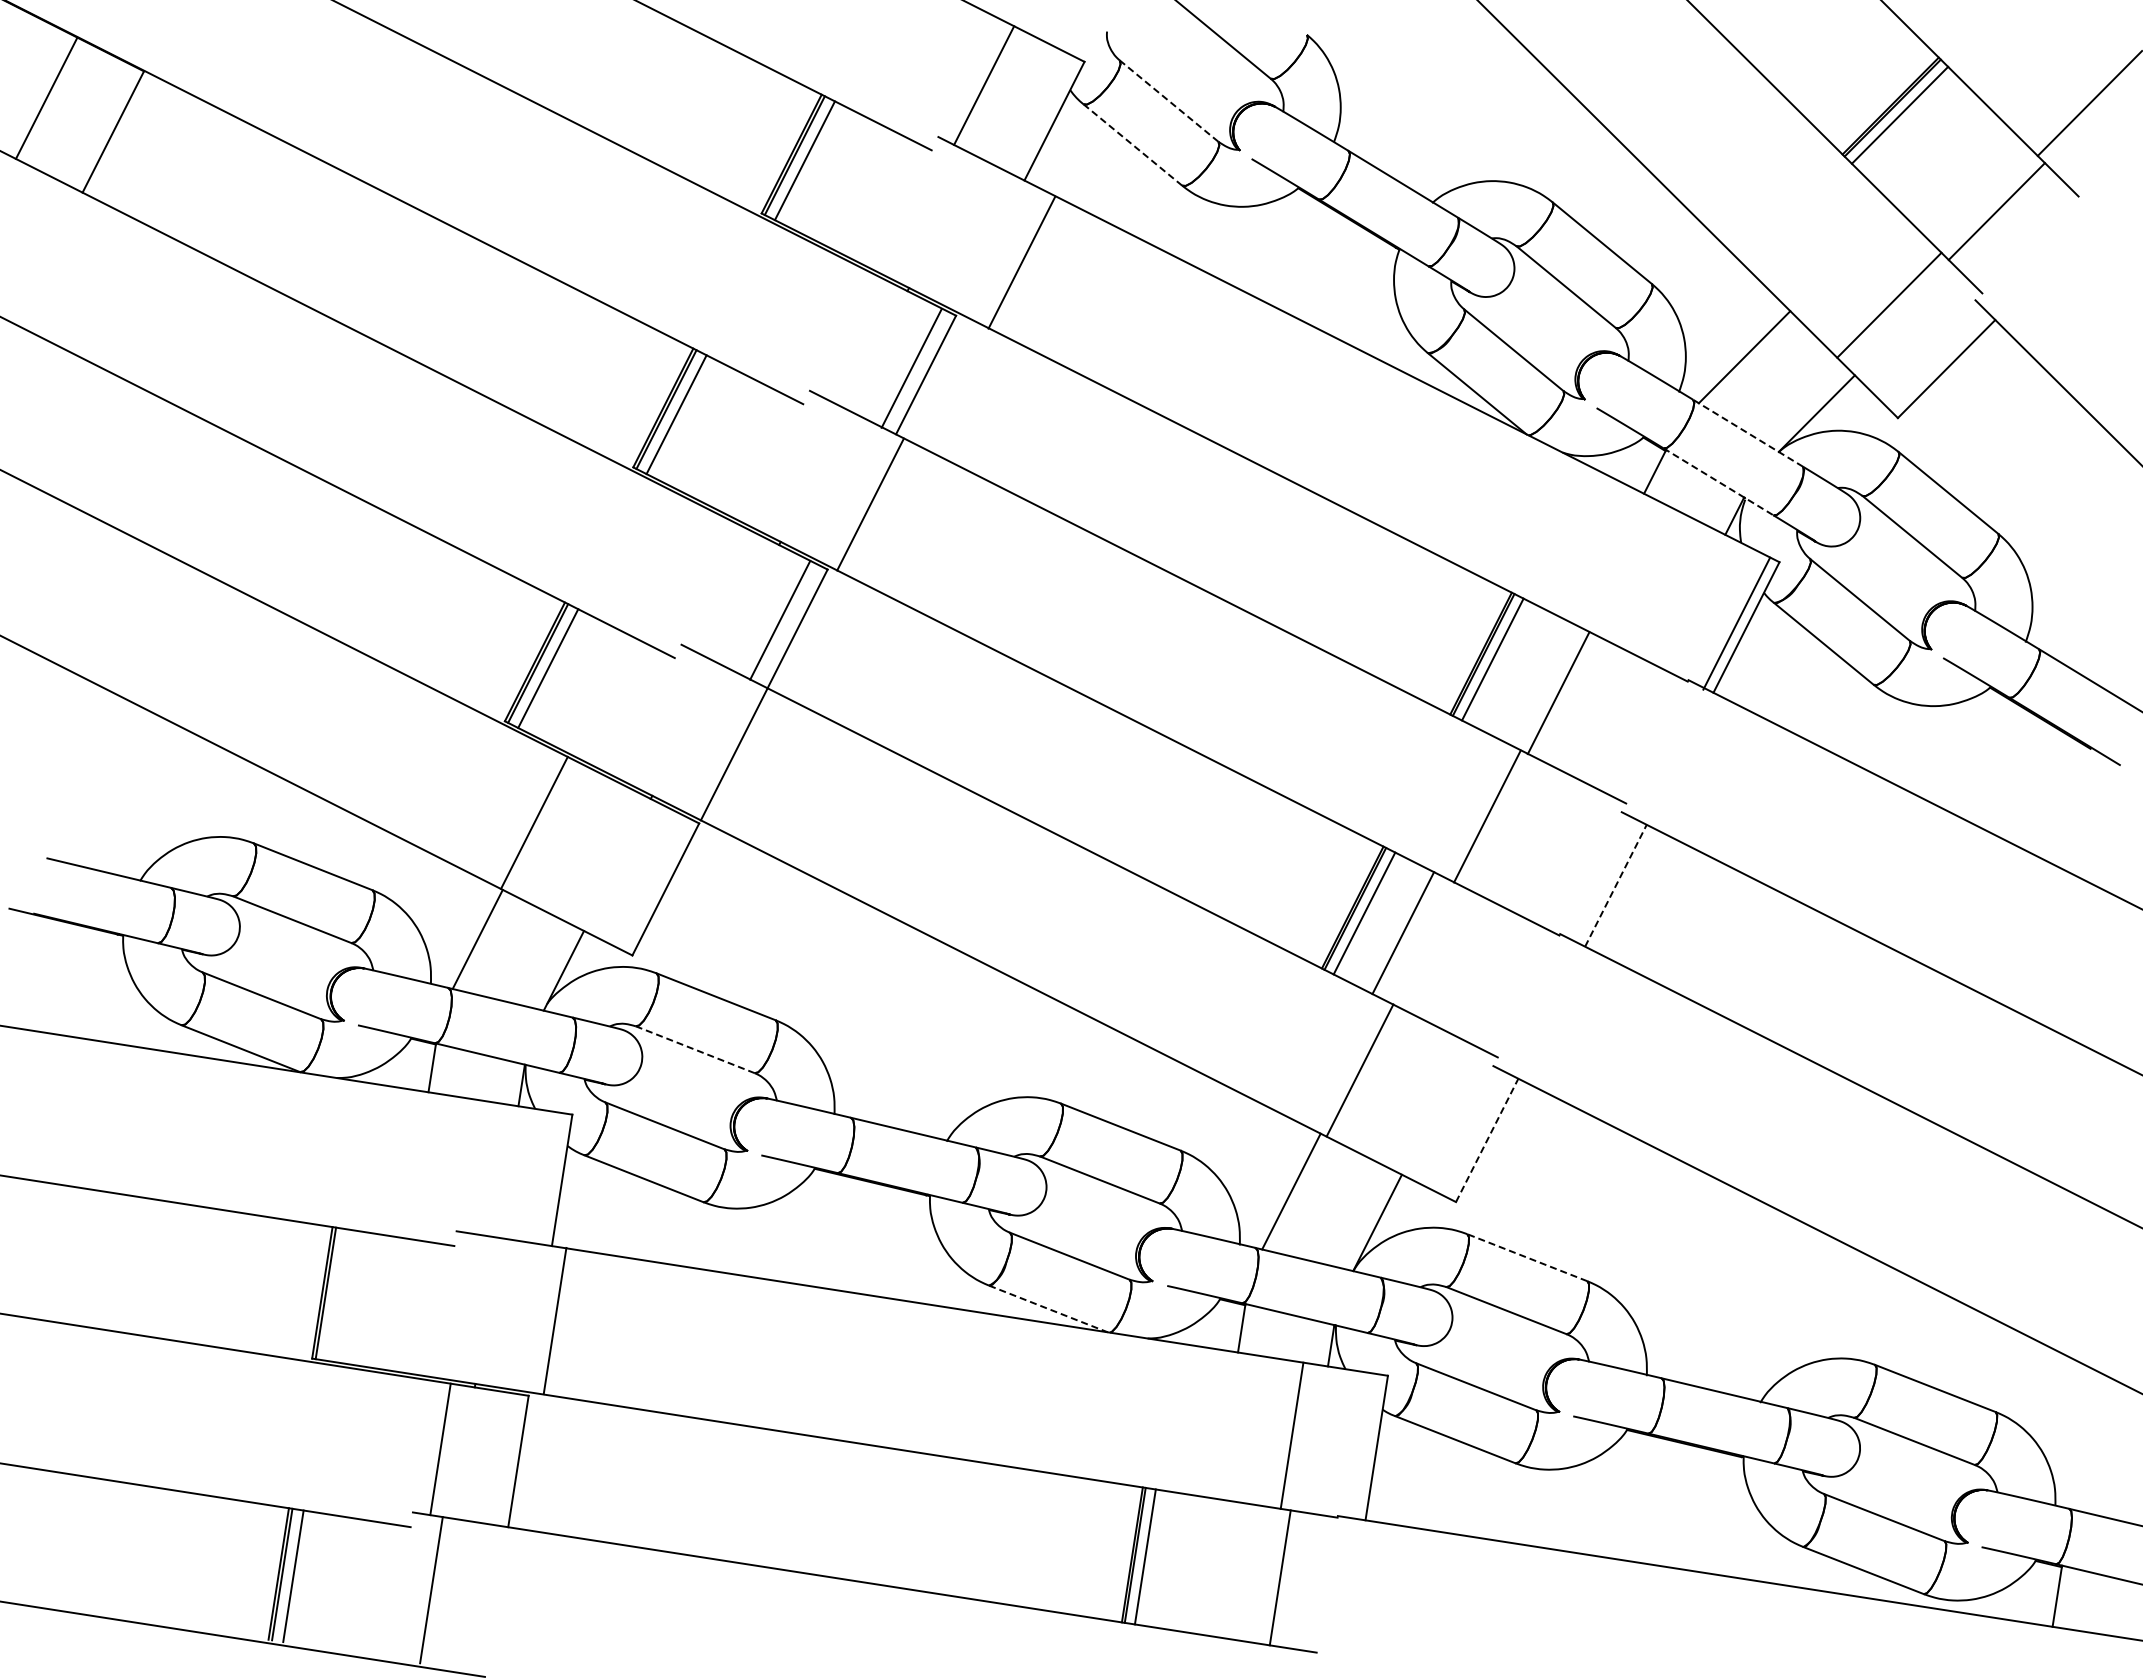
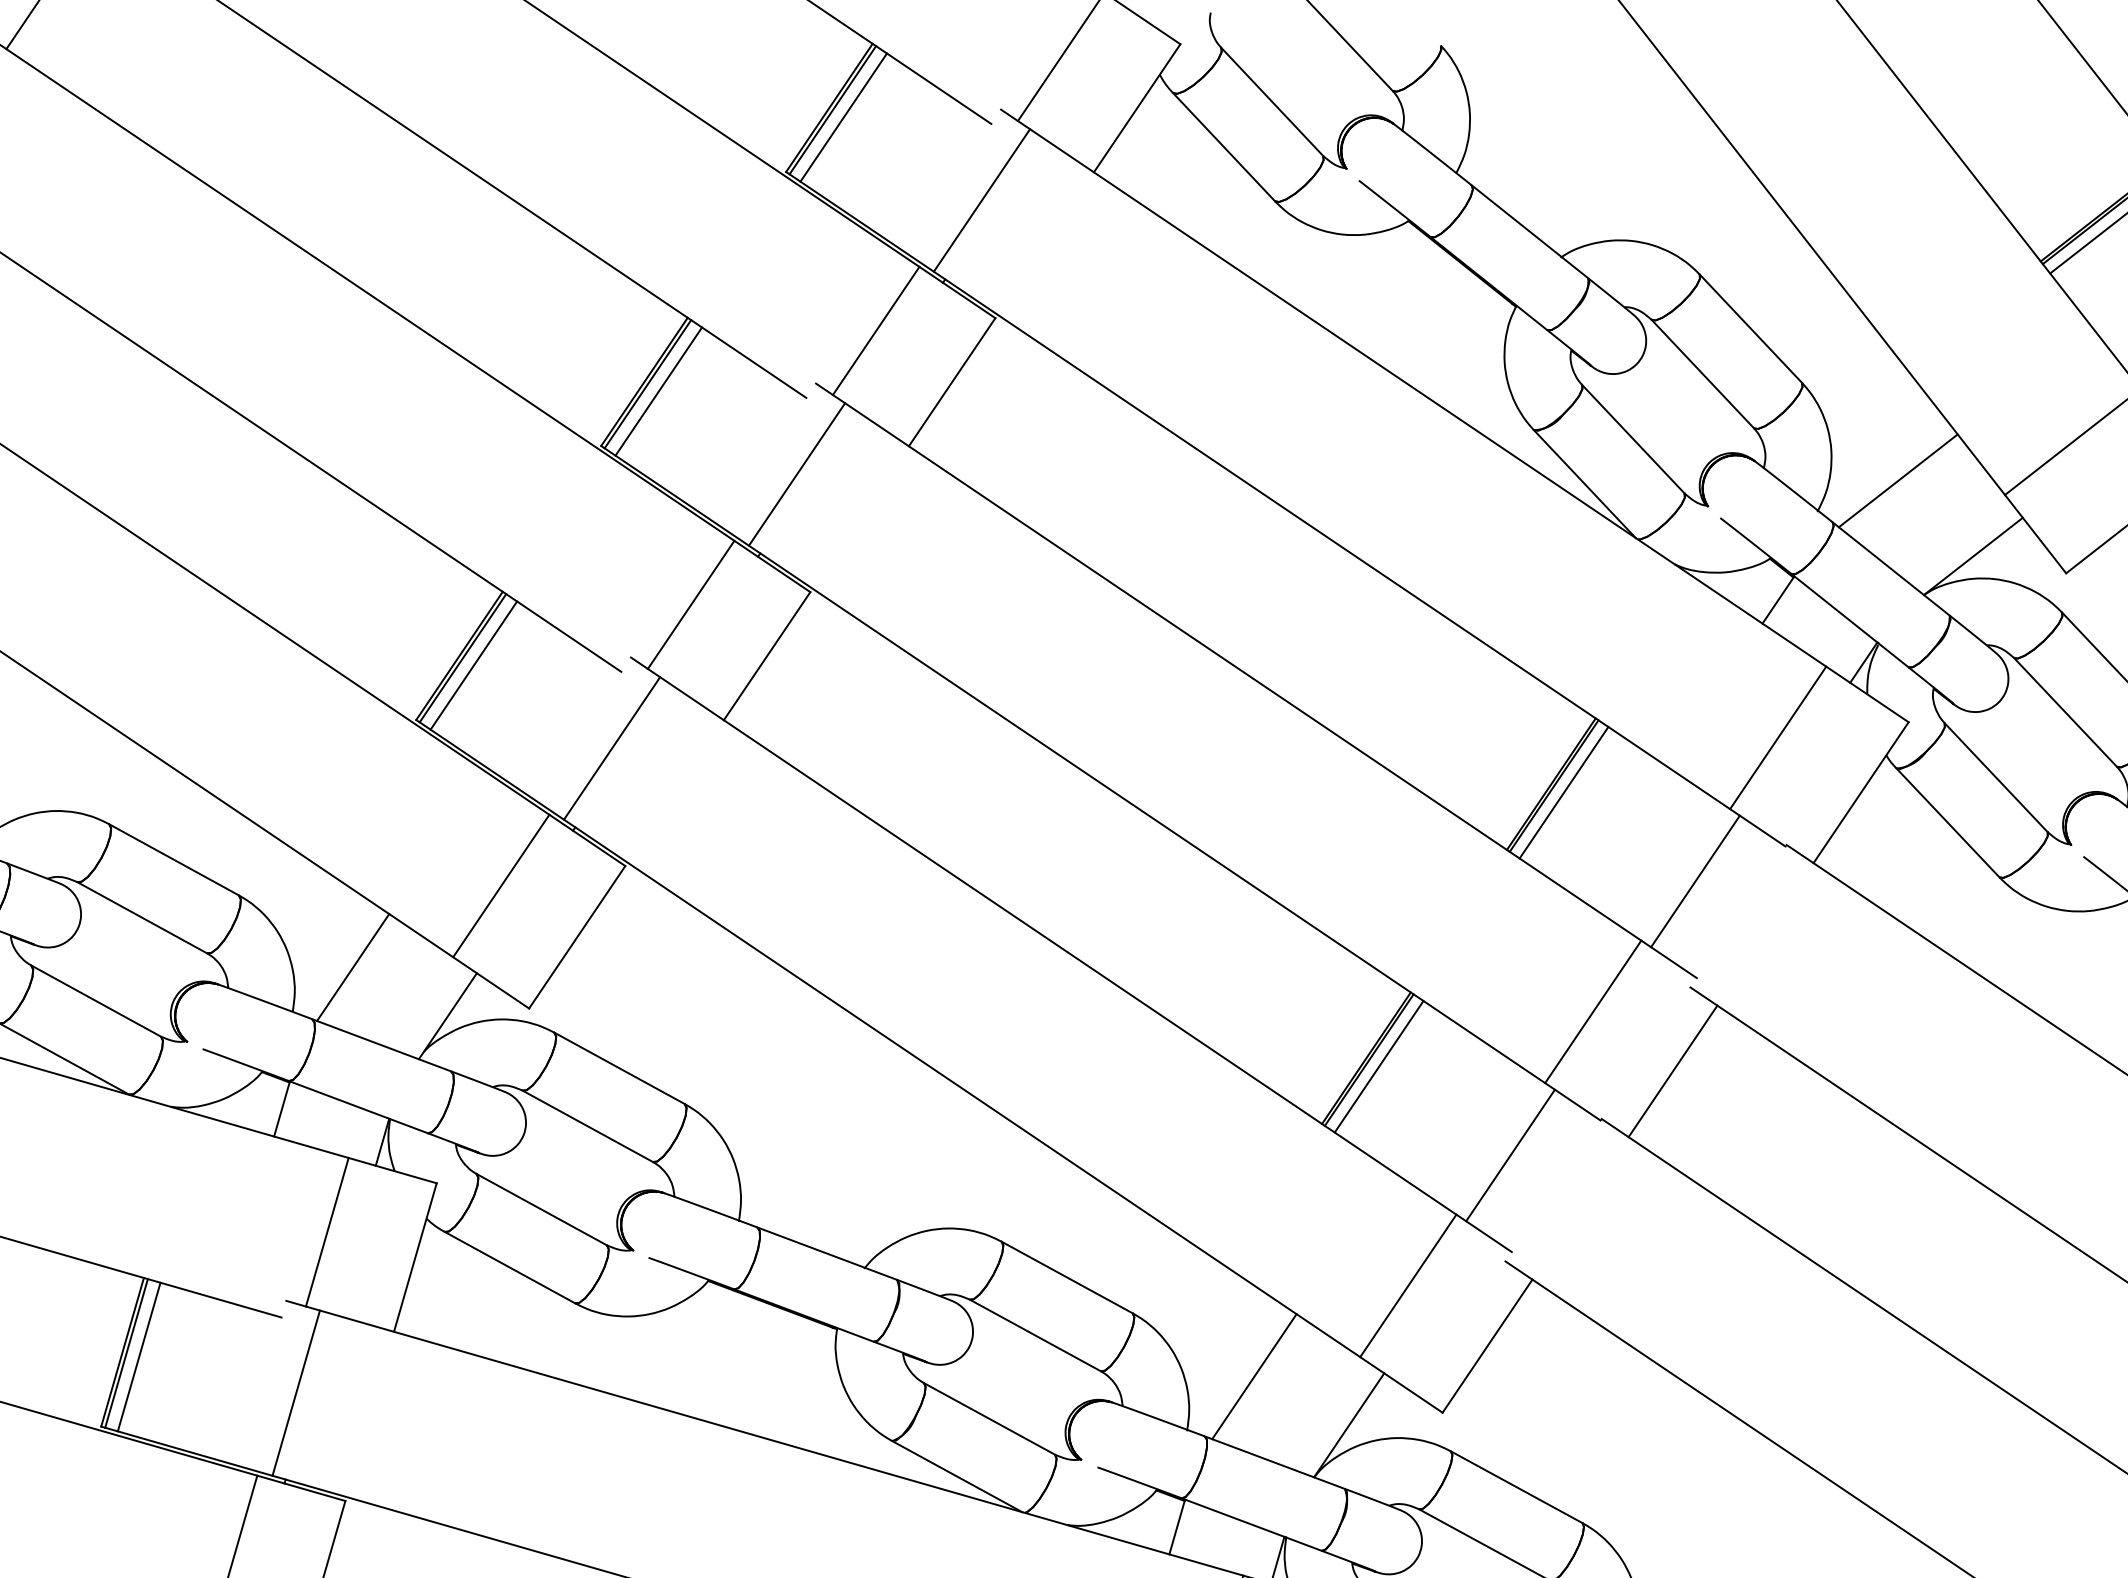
line: (1169, 101) -> (1272, 102), dashed -> solid
line: (1132, 144) -> (1223, 146), dashed -> solid
line: (1021, 262) -> (981, 200), moved
line: (911, 368) -> (875, 330), moved
line: (1747, 432) -> (1890, 568), dashed -> solid
line: (1718, 482) -> (1849, 621), dashed -> solid
line: (870, 504) -> (796, 474), moved
line: (780, 619) -> (691, 603), moved
line: (1736, 623) -> (1777, 737), moved
line: (1558, 693) -> (1695, 881), moved
line: (733, 754) -> (611, 748), moved
line: (1487, 816) -> (1593, 1011), moved
line: (534, 822) -> (501, 885), moved
line: (1616, 885) -> (1673, 1071), dashed -> solid
line: (1403, 933) -> (1510, 1155), moved
line: (695, 1049) -> (588, 1126), dashed -> solid
line: (1359, 1070) -> (1407, 1285), moved
line: (1487, 1139) -> (1488, 1345), dashed -> solid
line: (484, 1168) -> (327, 1232), added
line: (1526, 1257) -> (1515, 1486), dashed -> solid
line: (336, 1294) -> (138, 1356), added
line: (1048, 1308) -> (957, 1476), dashed -> solid
line: (554, 1320) -> (295, 1392), moved

